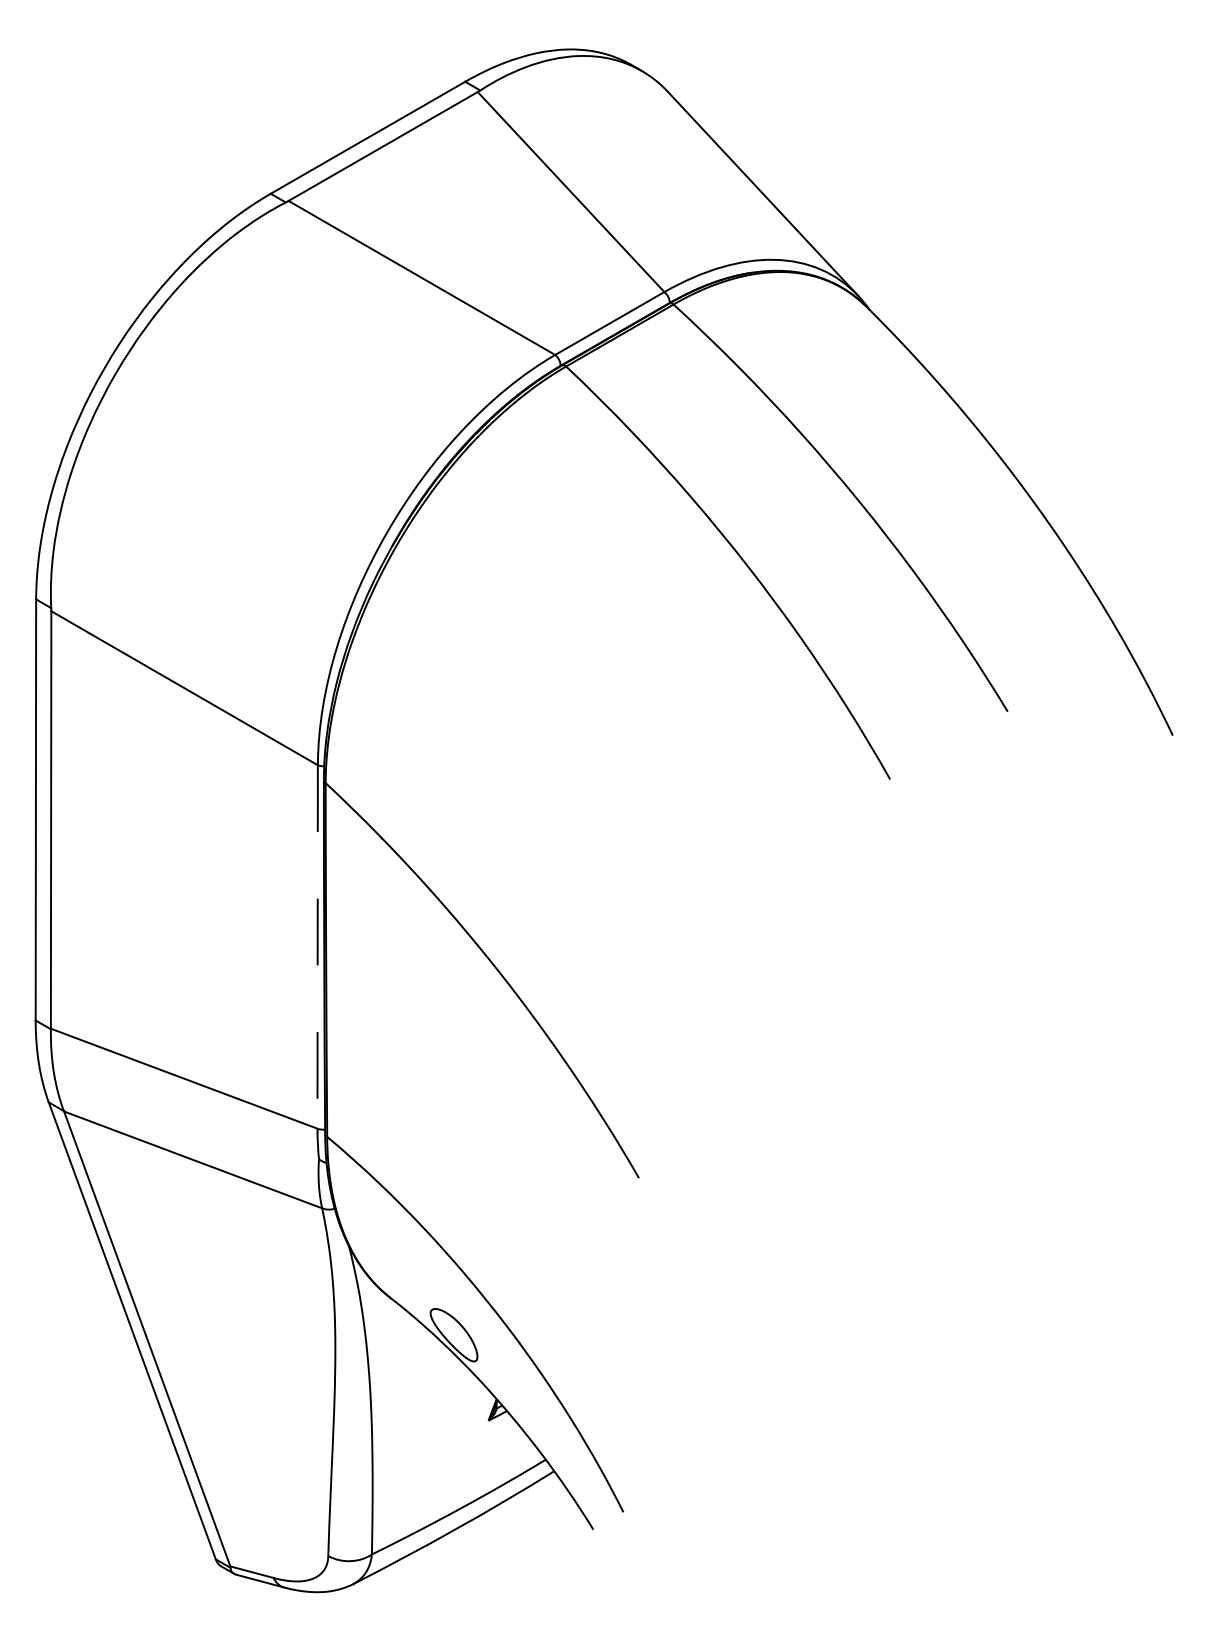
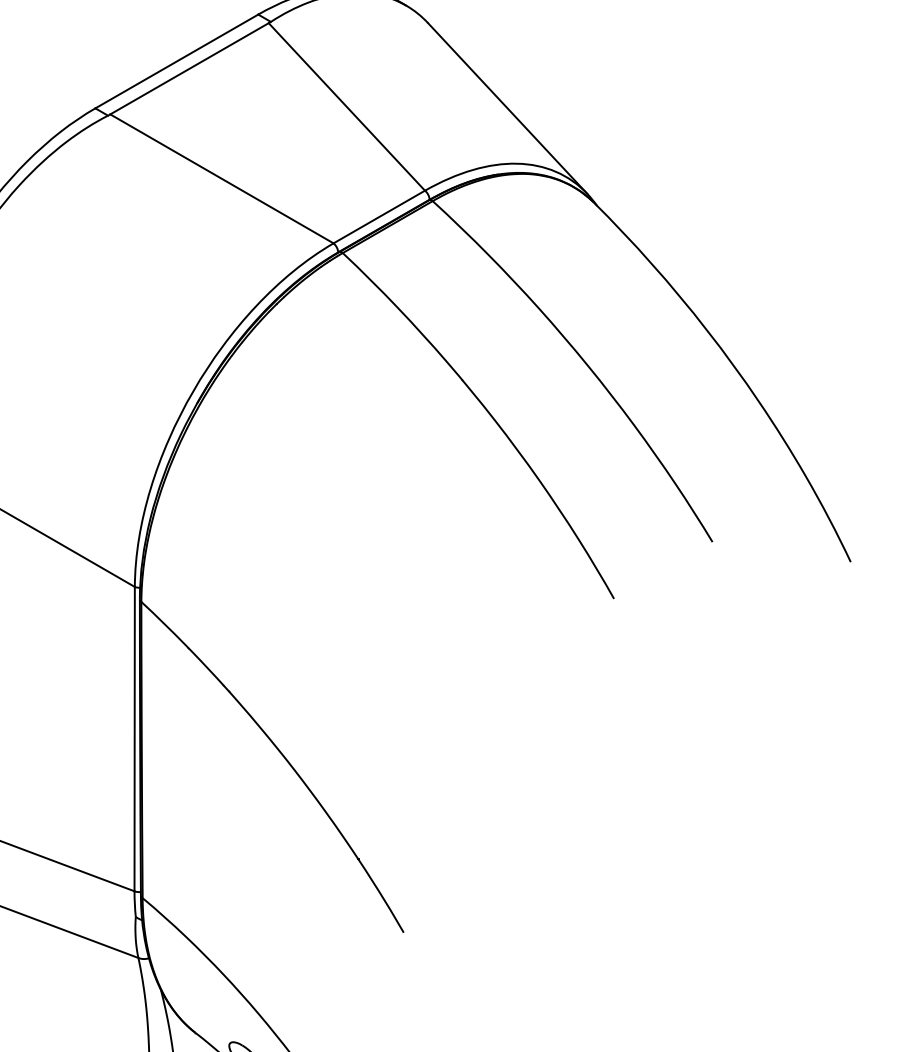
line: (317, 946) -> (134, 738), dashed -> solid

